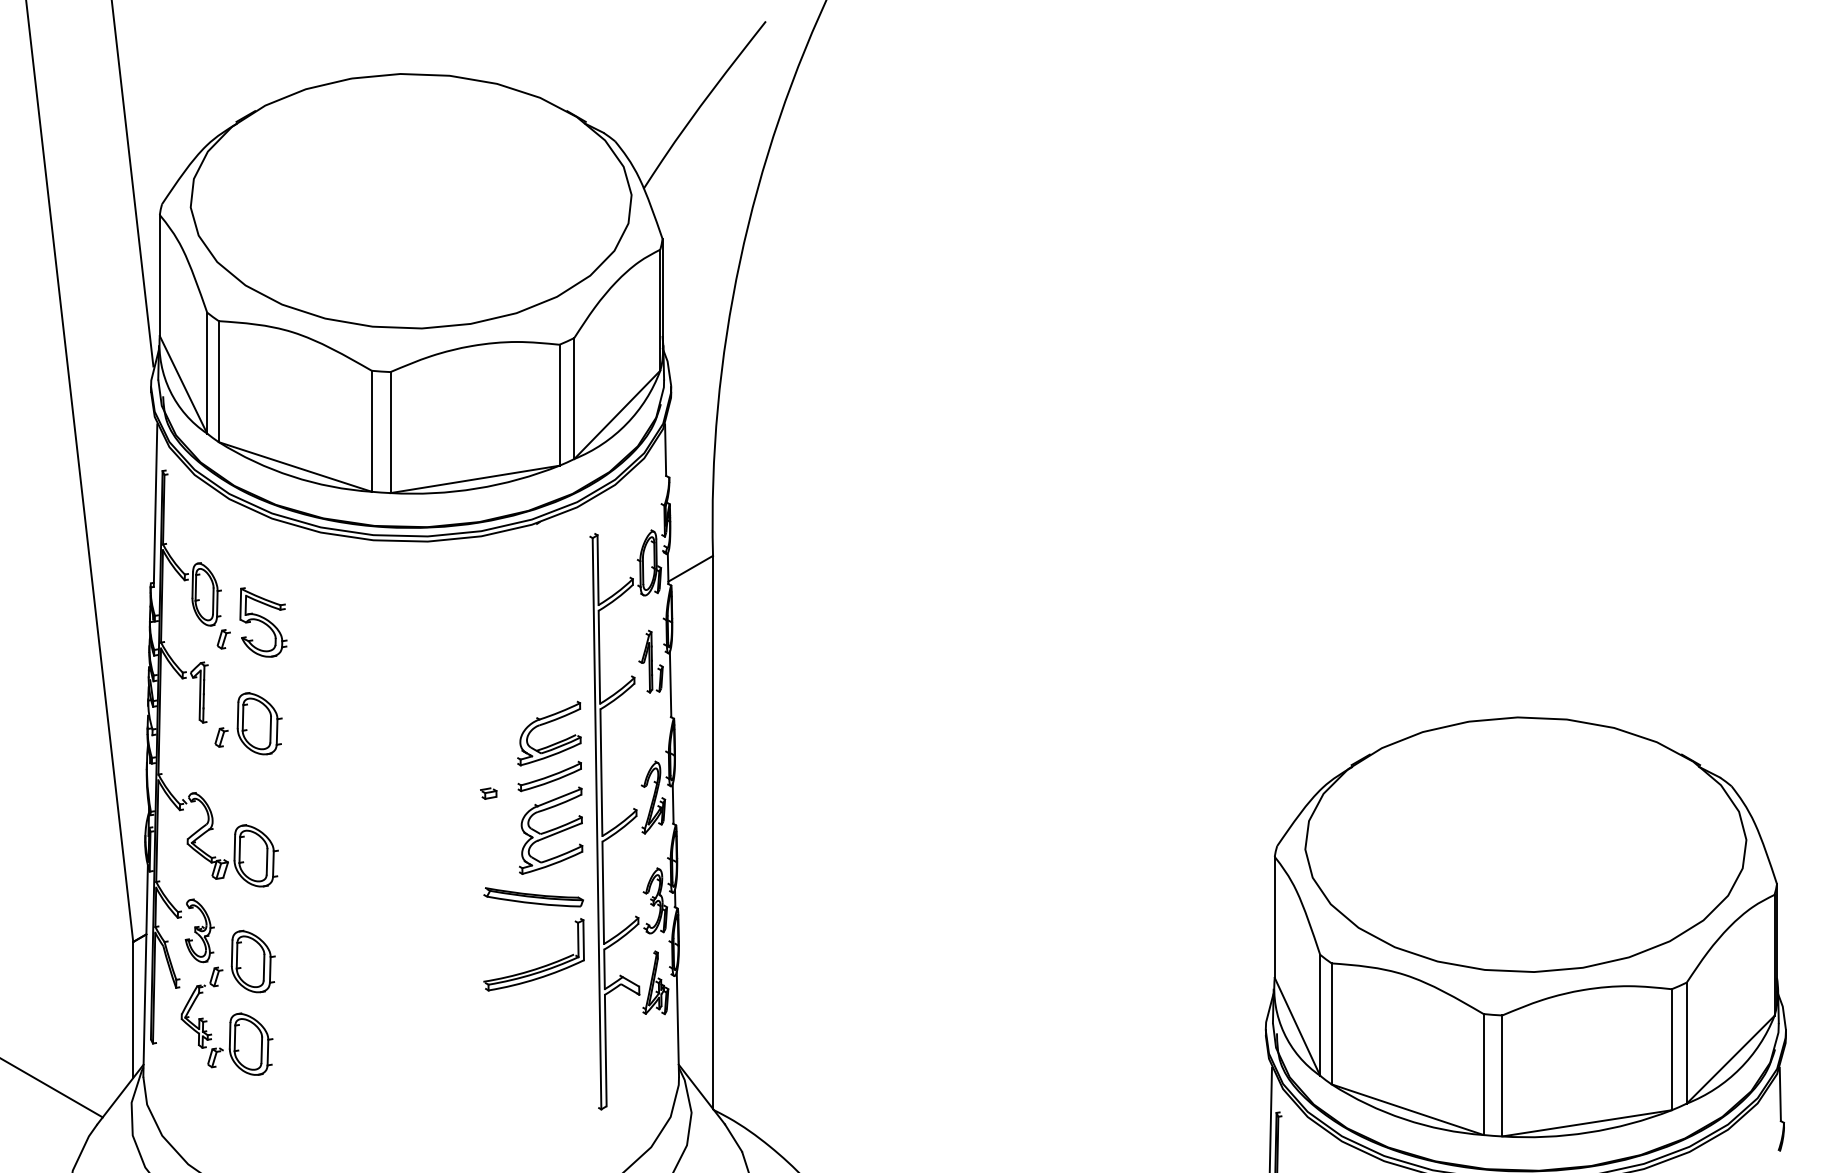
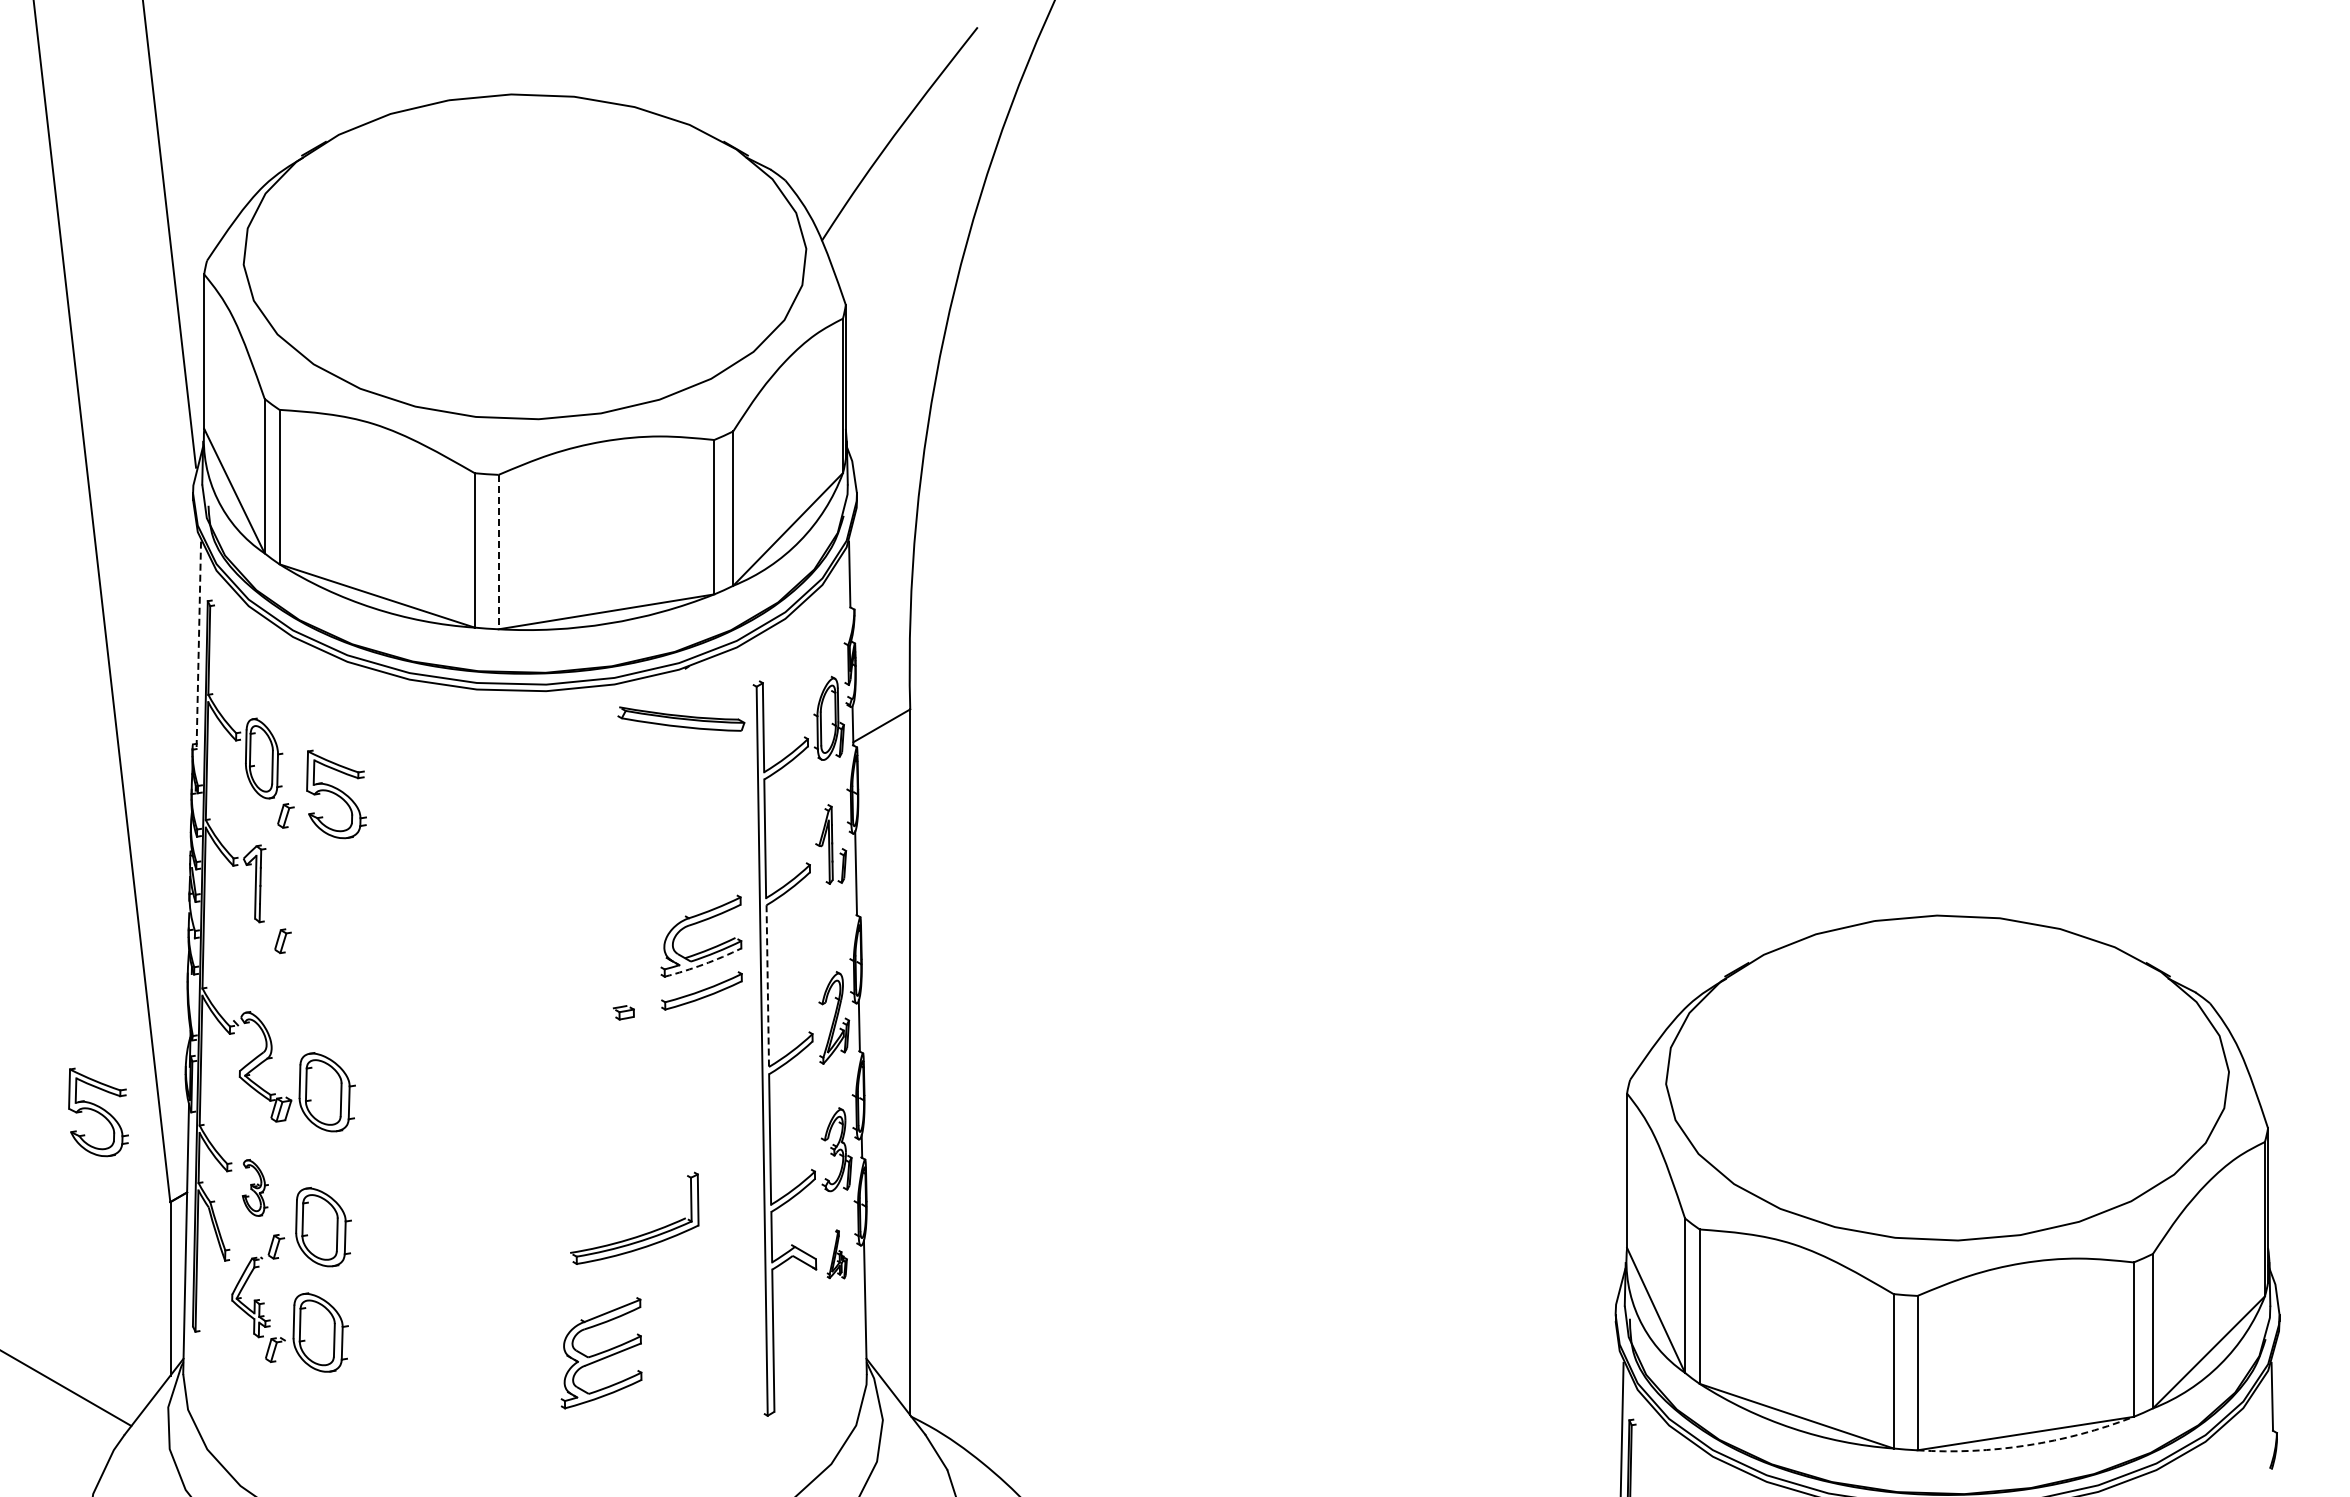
line: (390, 432) -> (498, 552), solid -> dashed
line: (155, 505) -> (198, 645), solid -> dashed
part: (259, 723) -> (331, 923), removed
arc: (551, 755) -> (703, 964), solid -> dashed
line: (601, 772) -> (767, 986), solid -> dashed
part: (551, 830) -> (601, 1353), moved
part: (76, 871) -> (98, 1112), added
part: (533, 896) -> (681, 718), moved
part: (199, 930) -> (255, 1187), size x0.7
part: (538, 967) -> (640, 1234), moved
part: (656, 983) -> (837, 1254), size x0.6
arc: (1588, 1132) -> (2027, 1445), solid -> dashed

